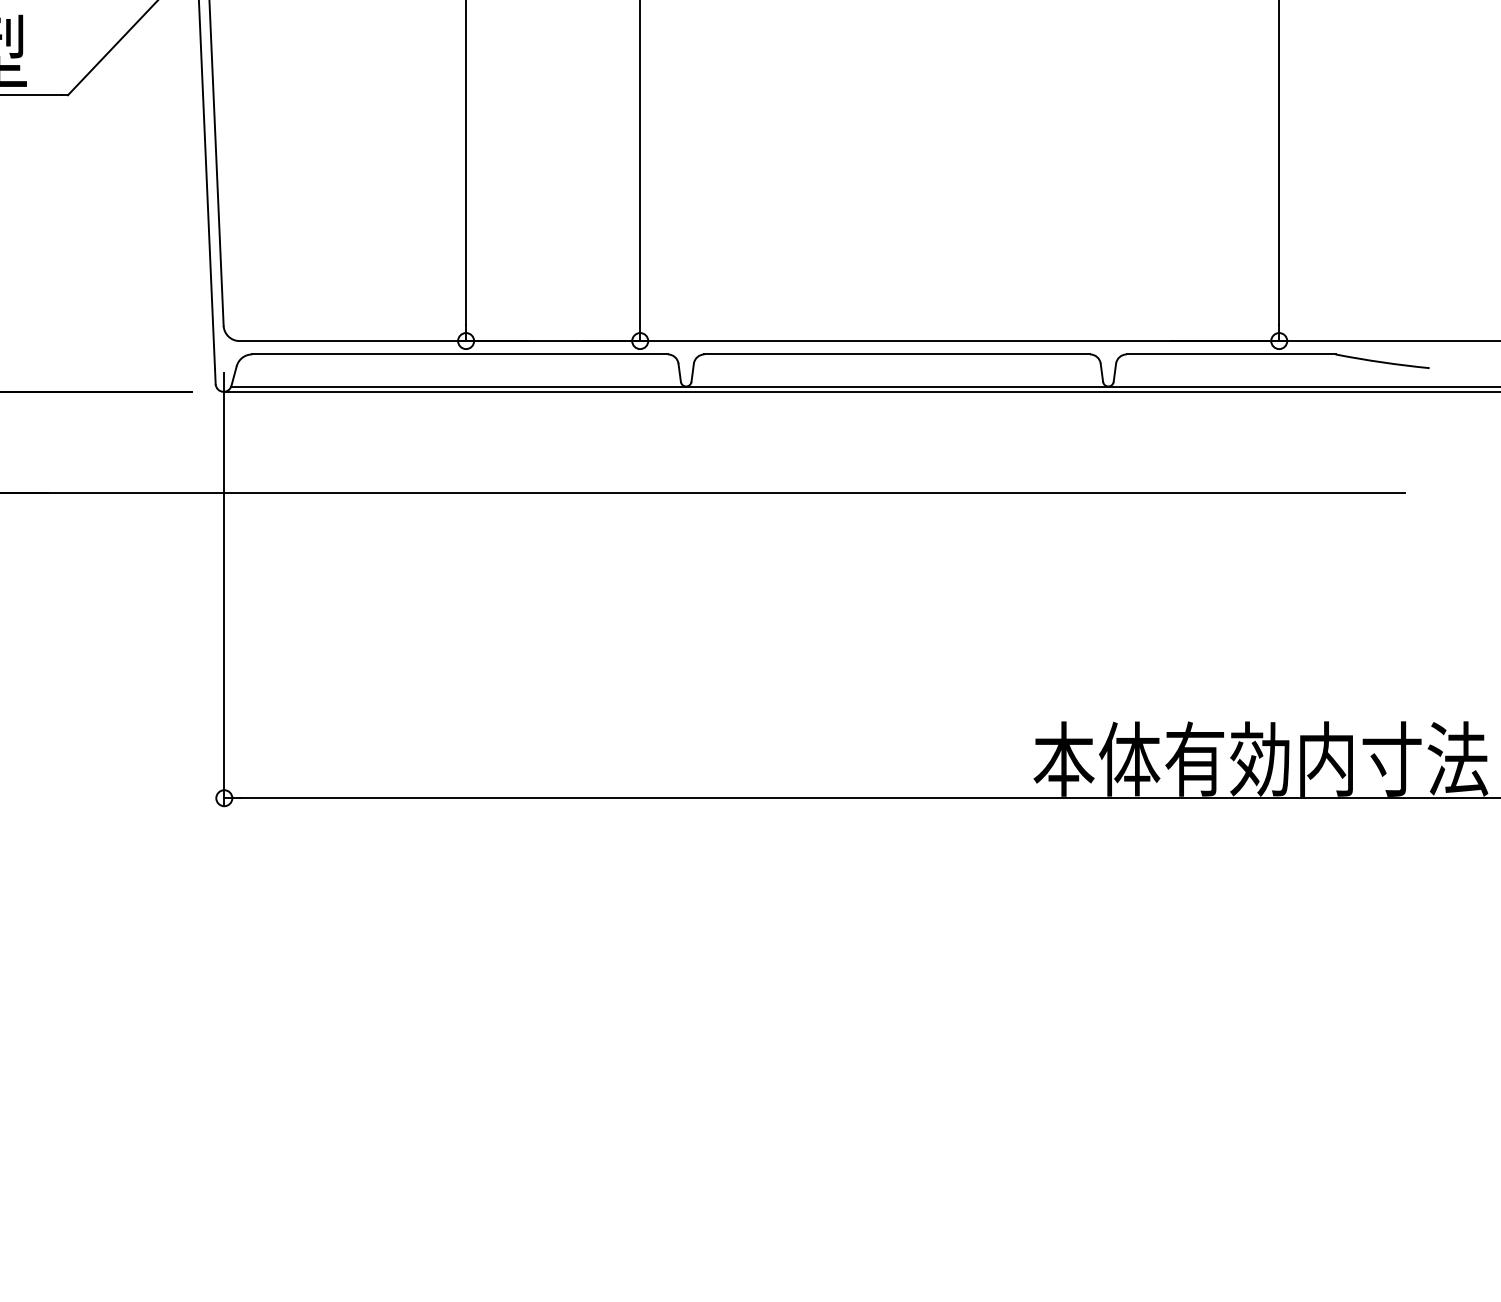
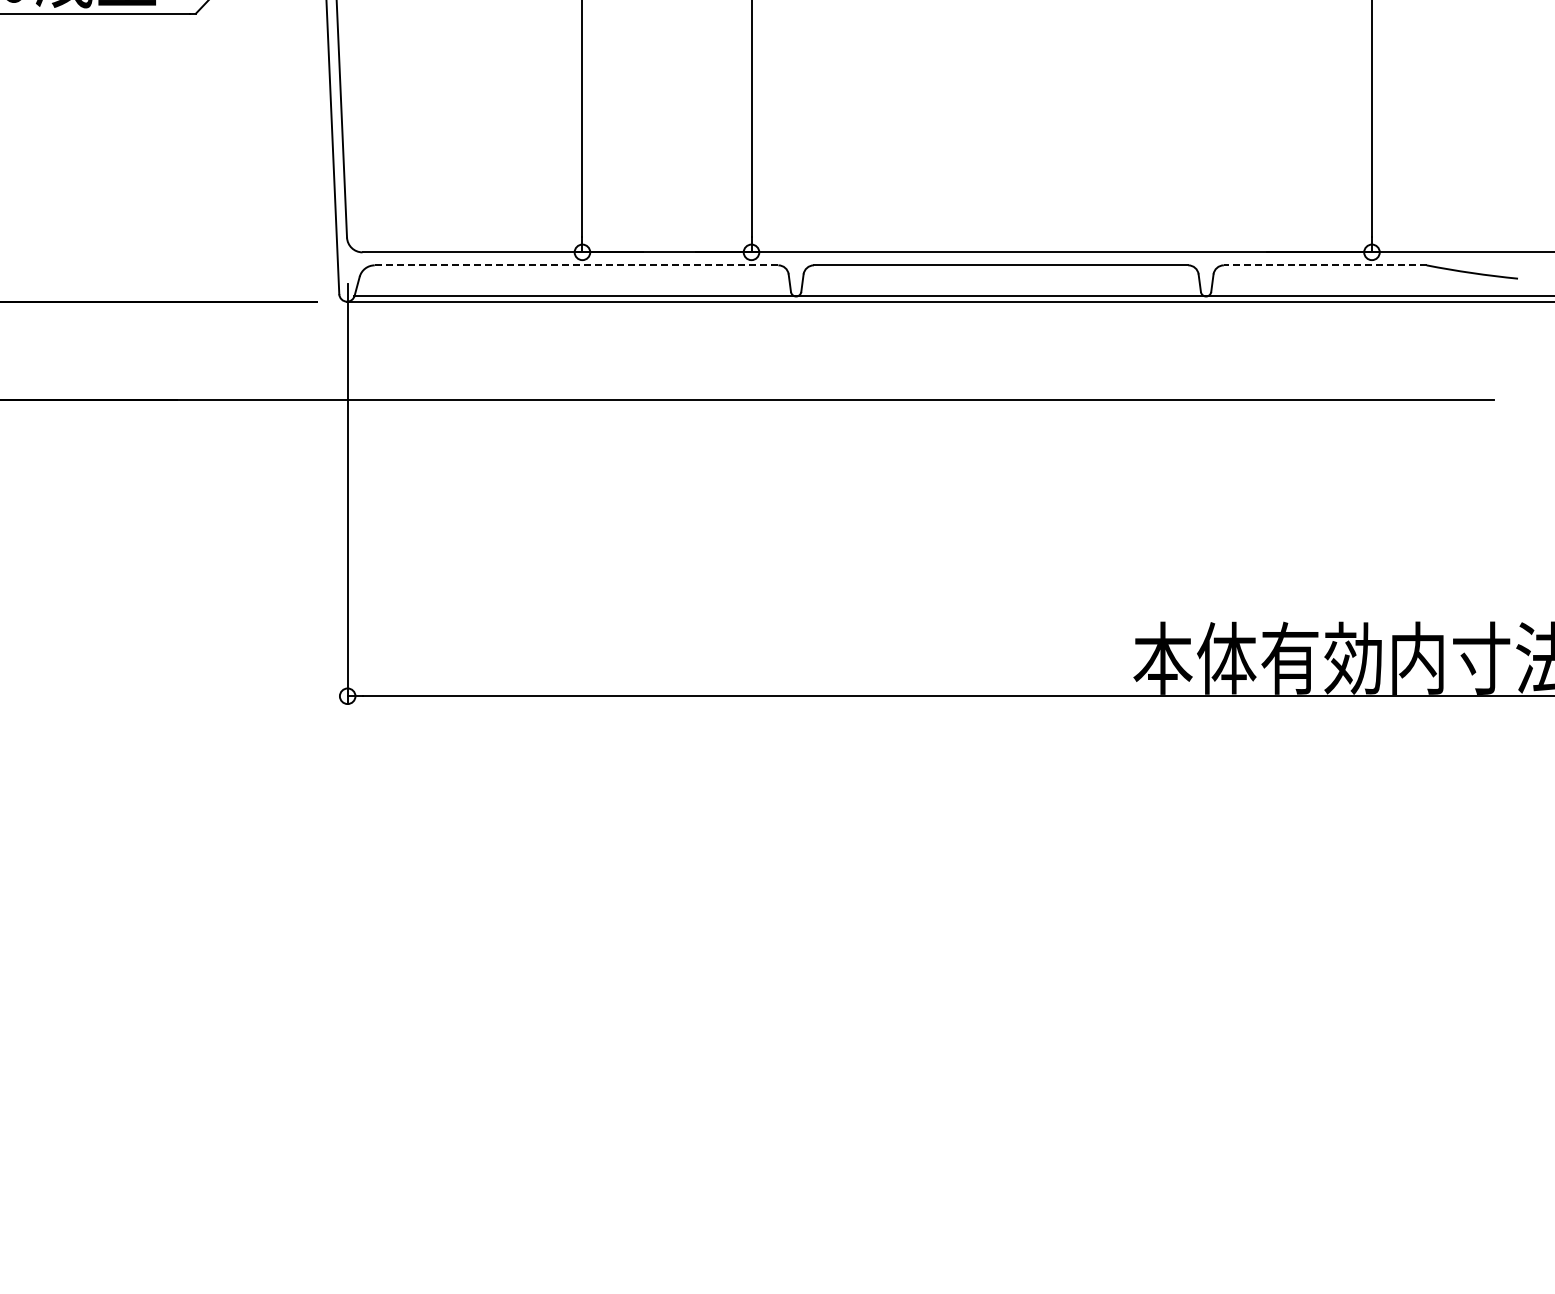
line: (459, 354) -> (576, 265), solid -> dashed
line: (1230, 354) -> (1324, 265), solid -> dashed

